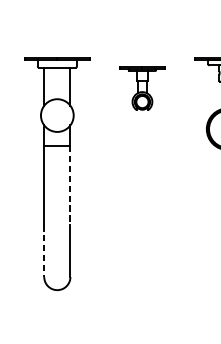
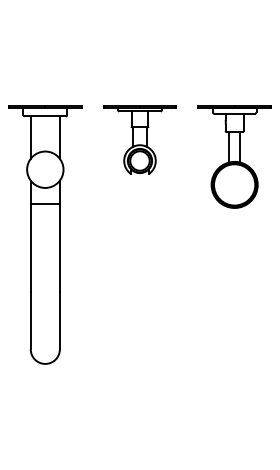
part: (142, 88) -> (139, 139), size x1.43
line: (70, 185) -> (59, 247), dashed -> solid
line: (44, 251) -> (30, 320), dashed -> solid

